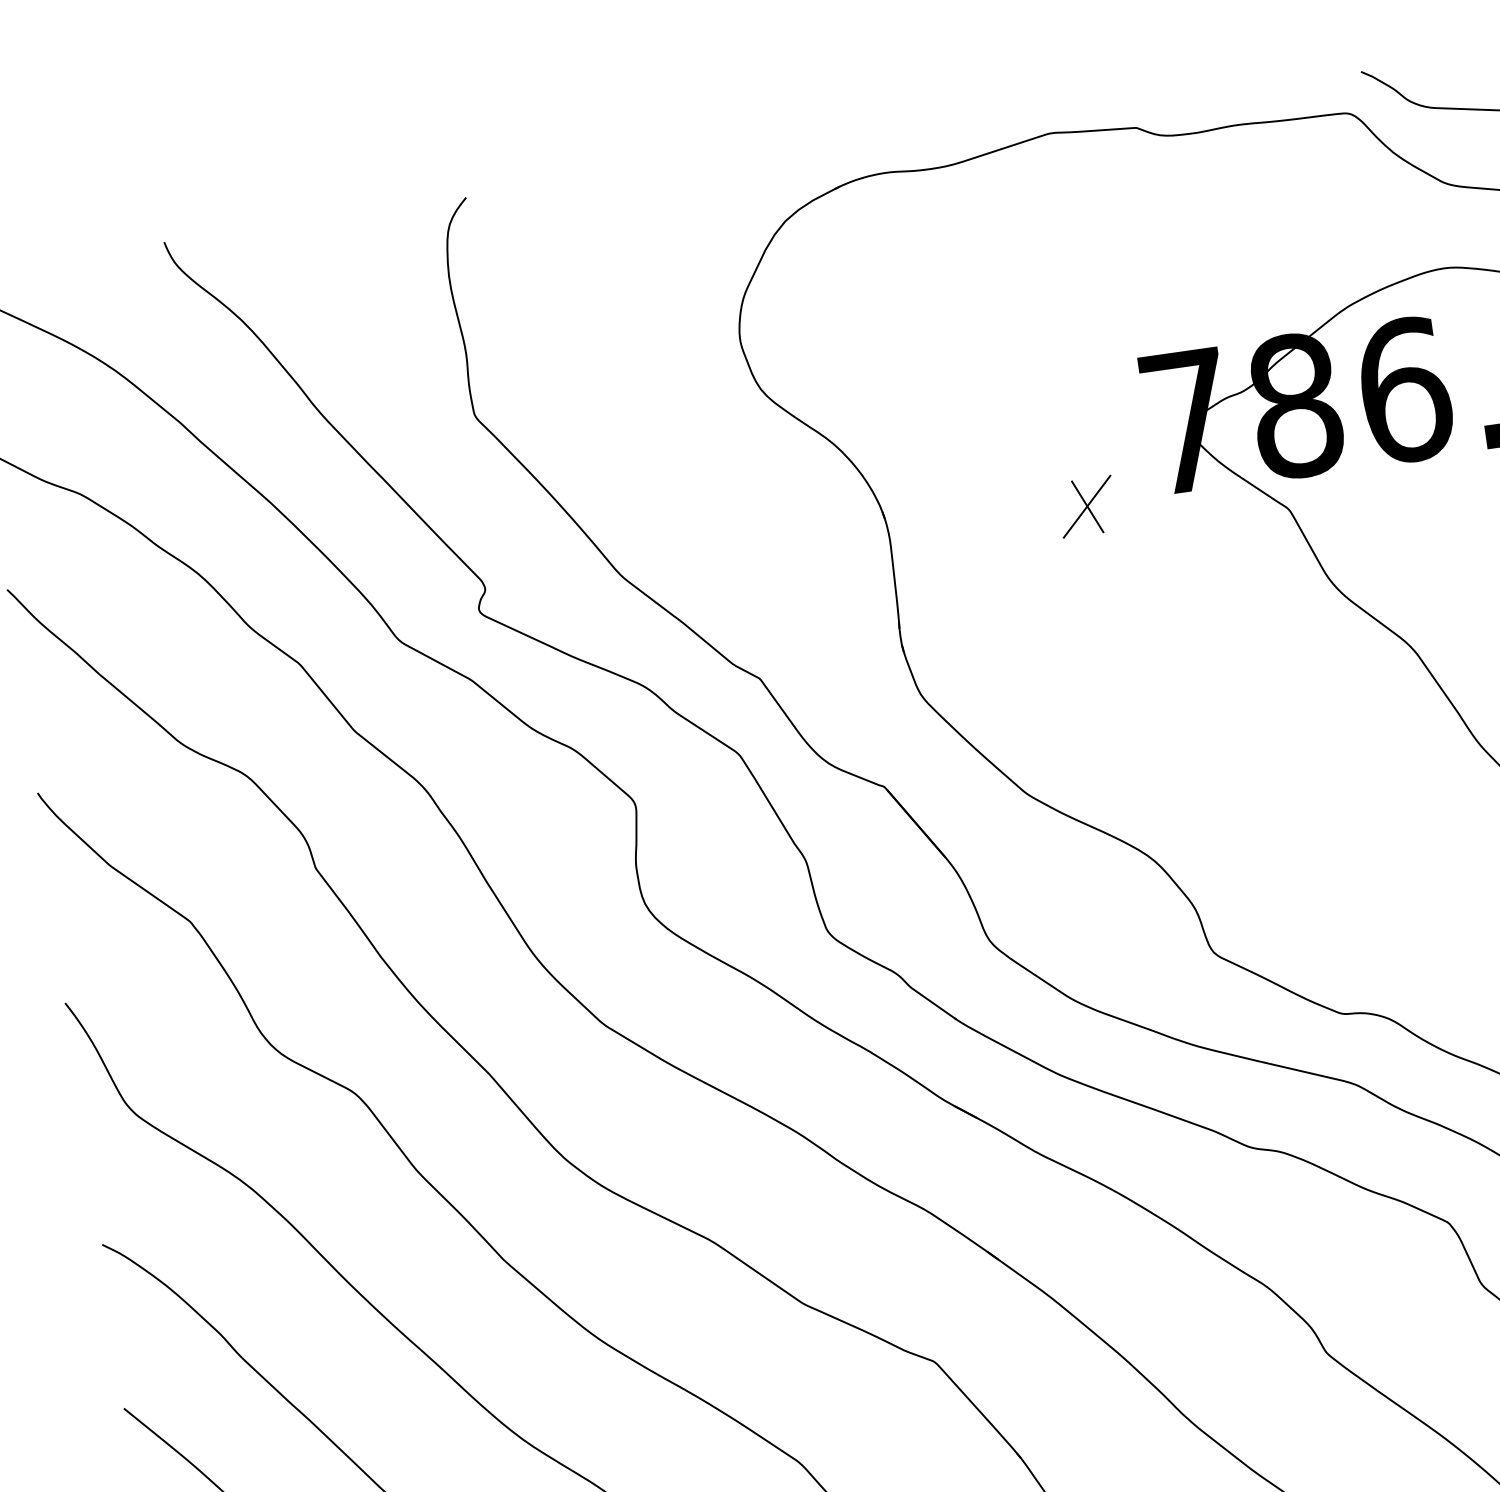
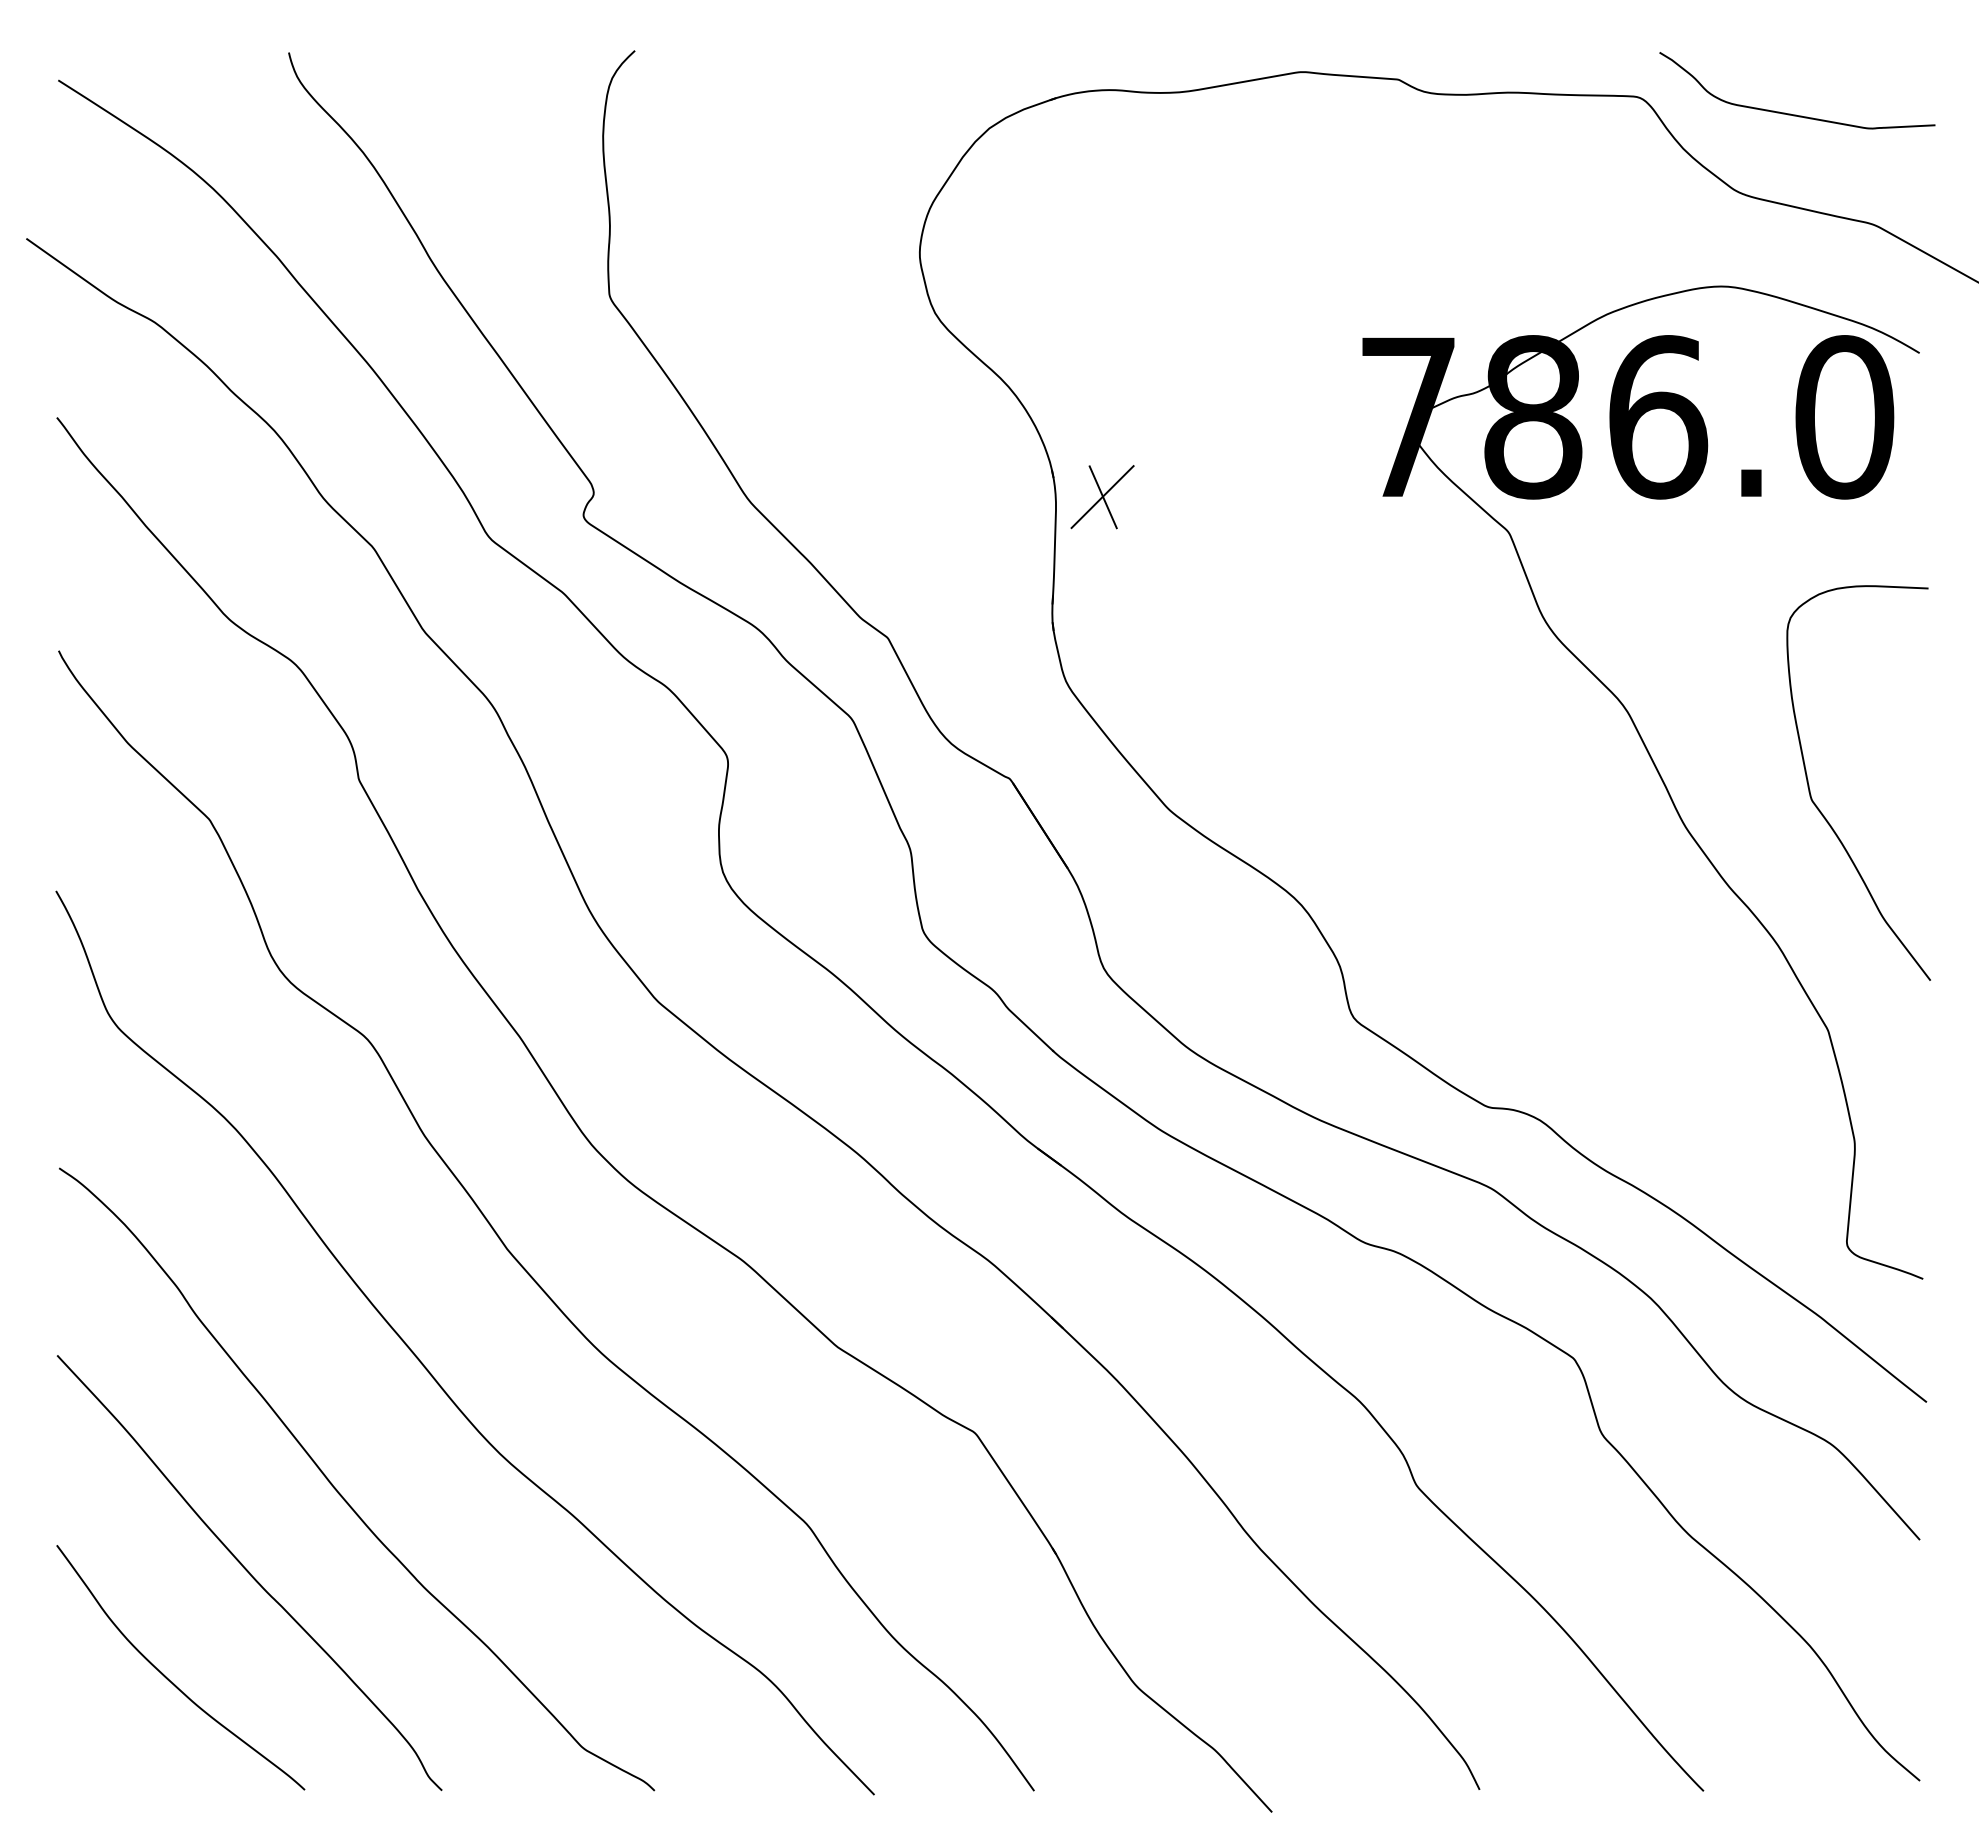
part: (1087, 507) -> (1102, 497), moved

